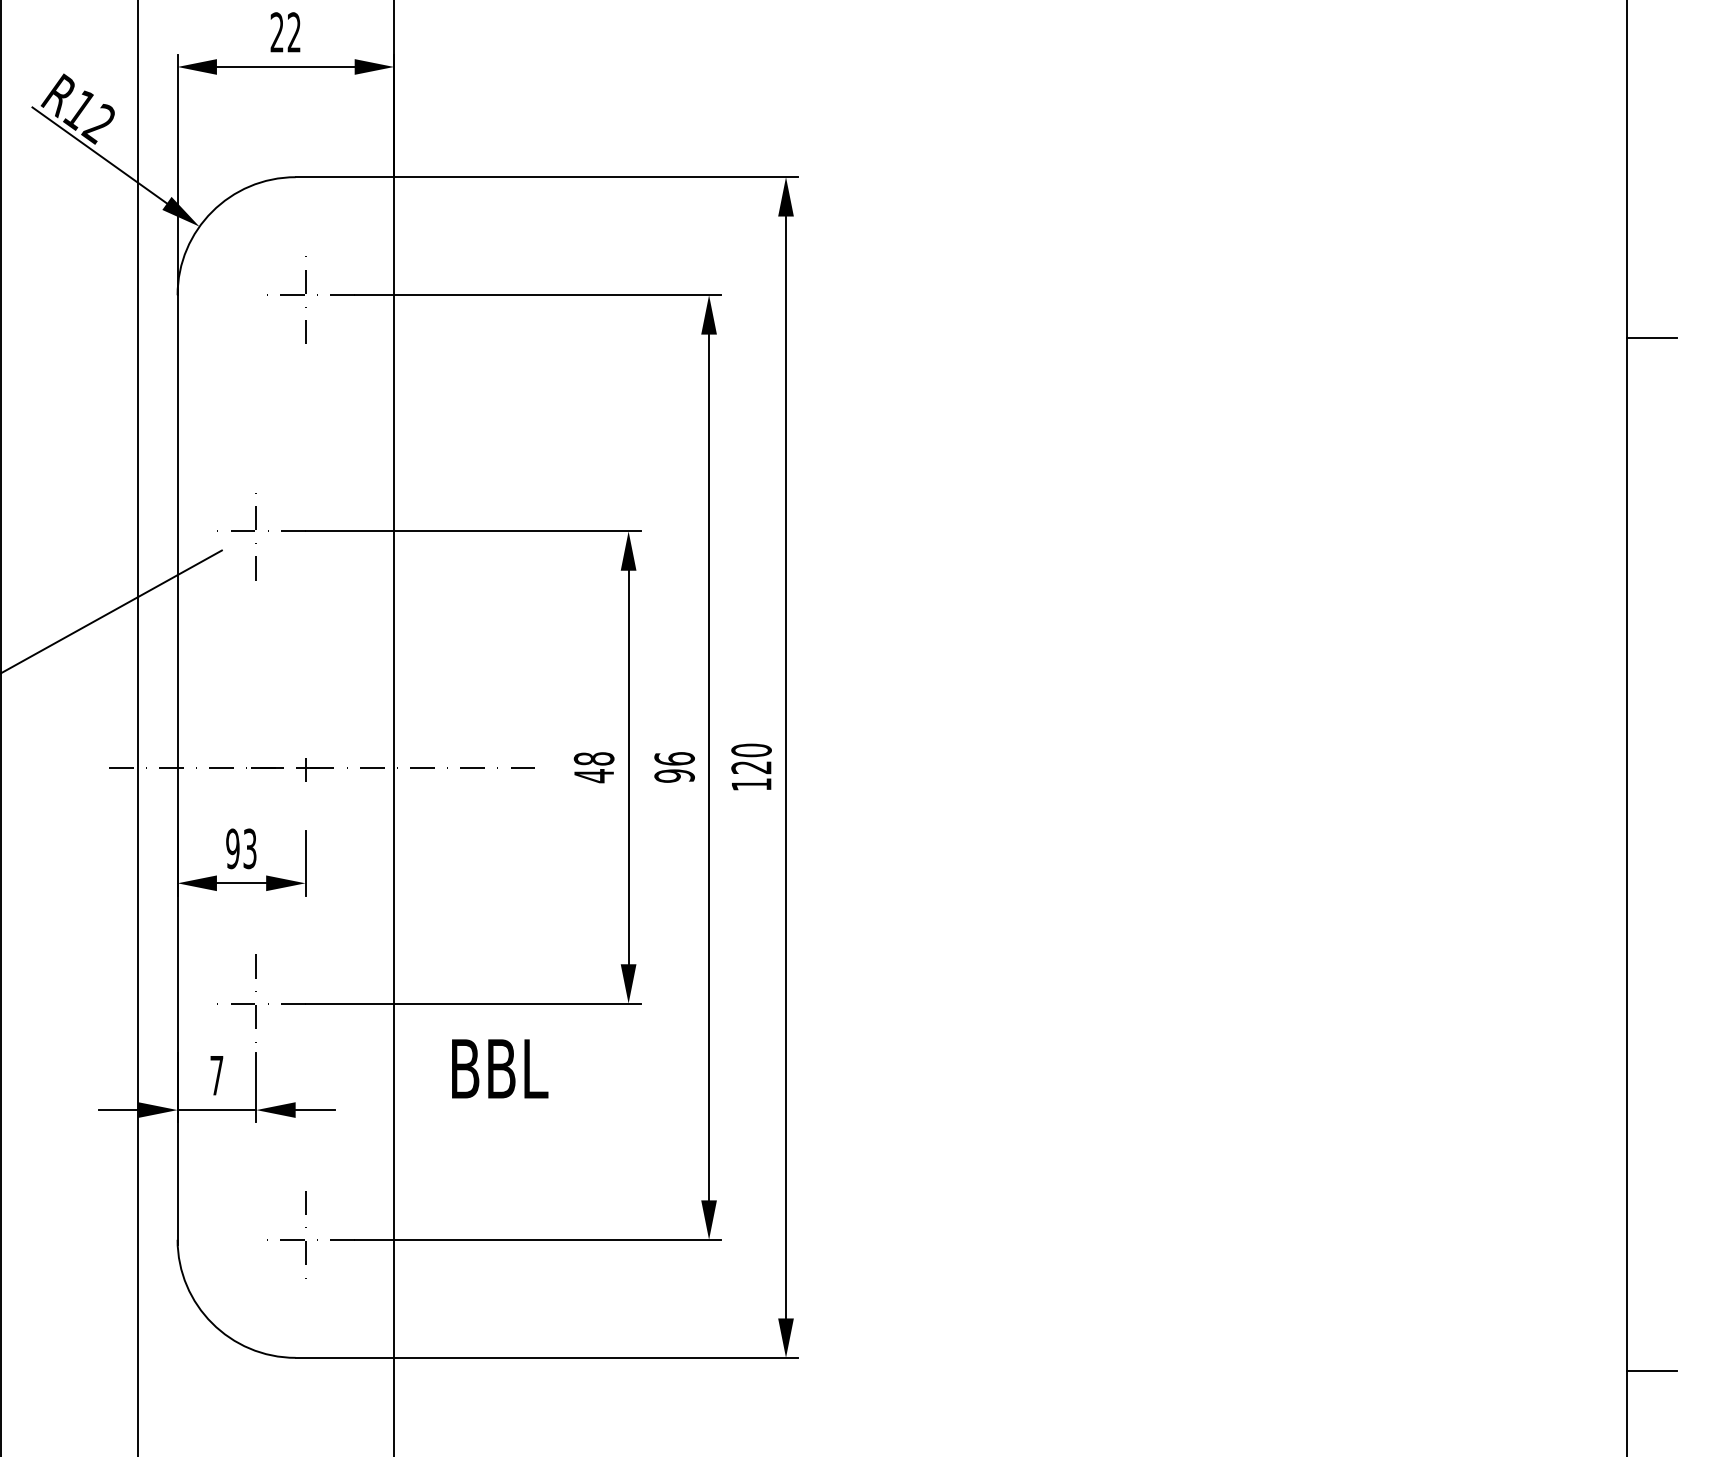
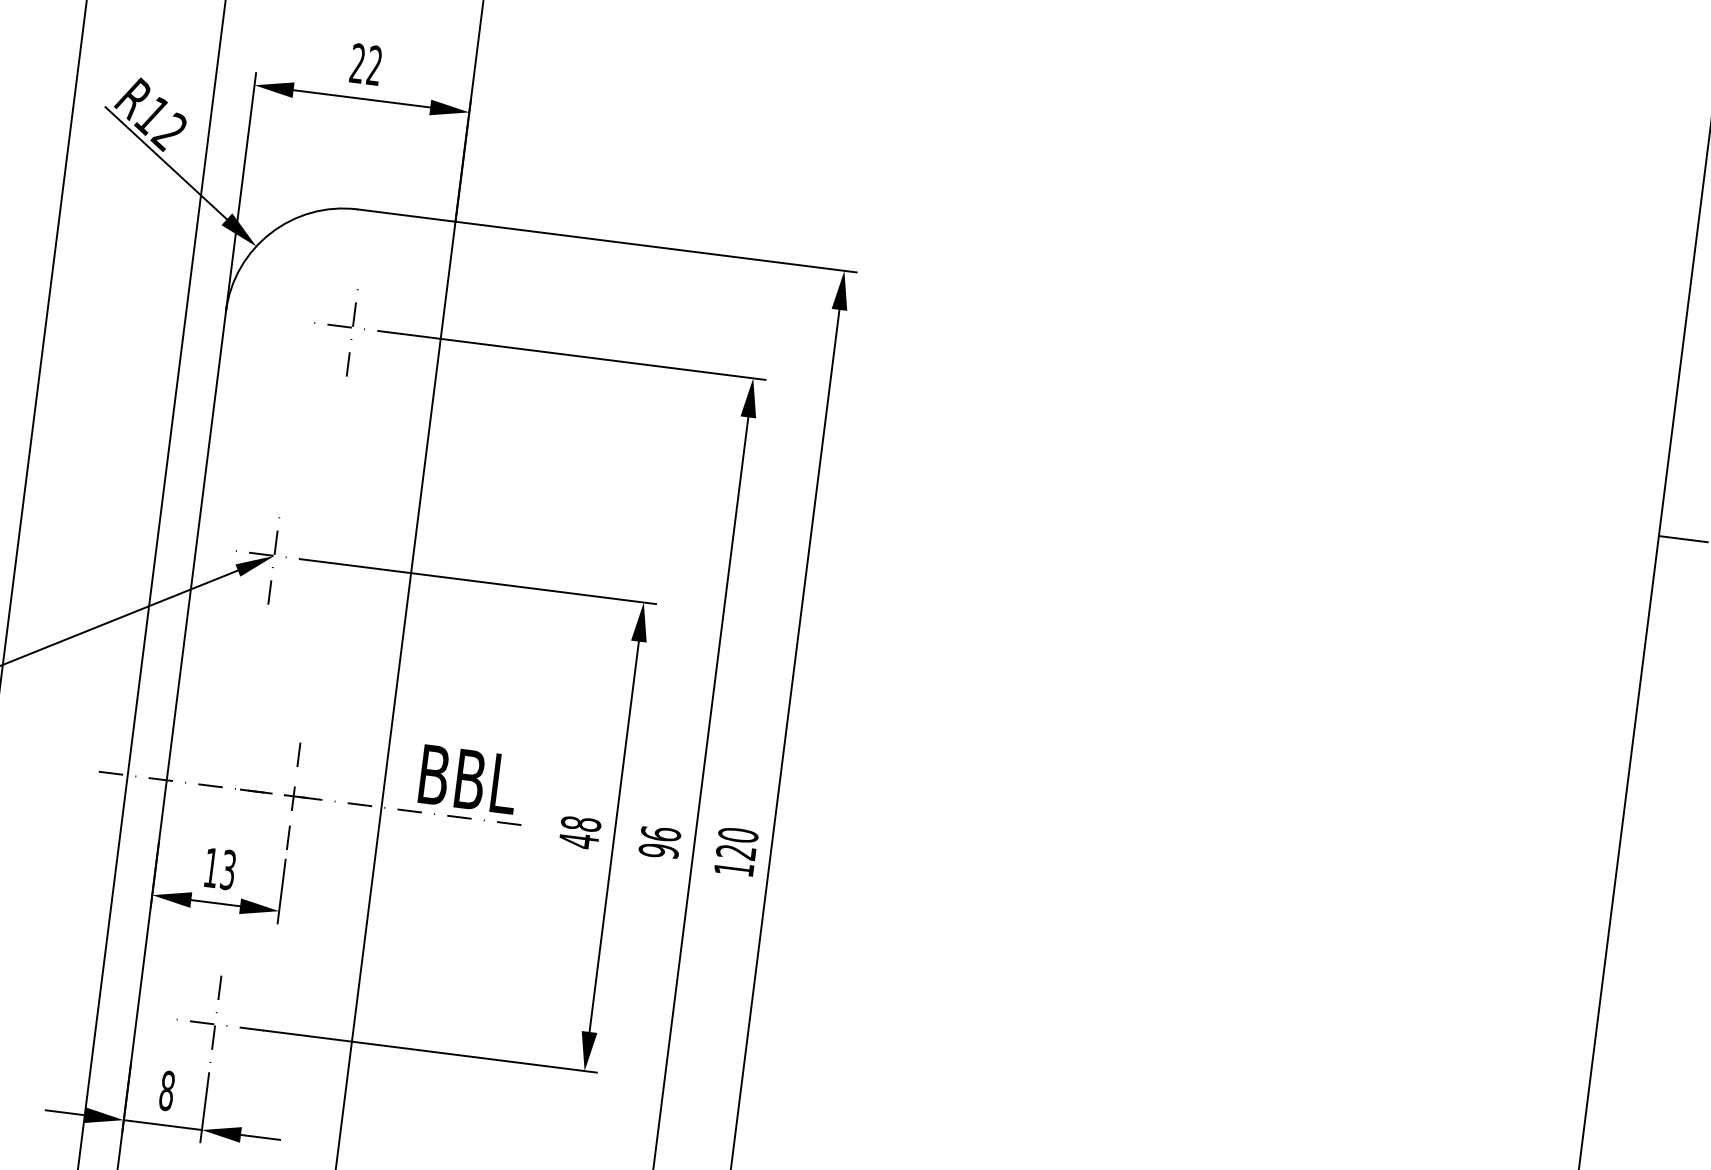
fill: (237, 543) -> (254, 565), added
line: (305, 725) -> (298, 754), added
line: (305, 809) -> (288, 837), added
text: (232, 848) -> (211, 867), 93 -> 13
text: (500, 1068) -> (469, 779), moved
text: (216, 1075) -> (166, 1090), 7 -> 8

